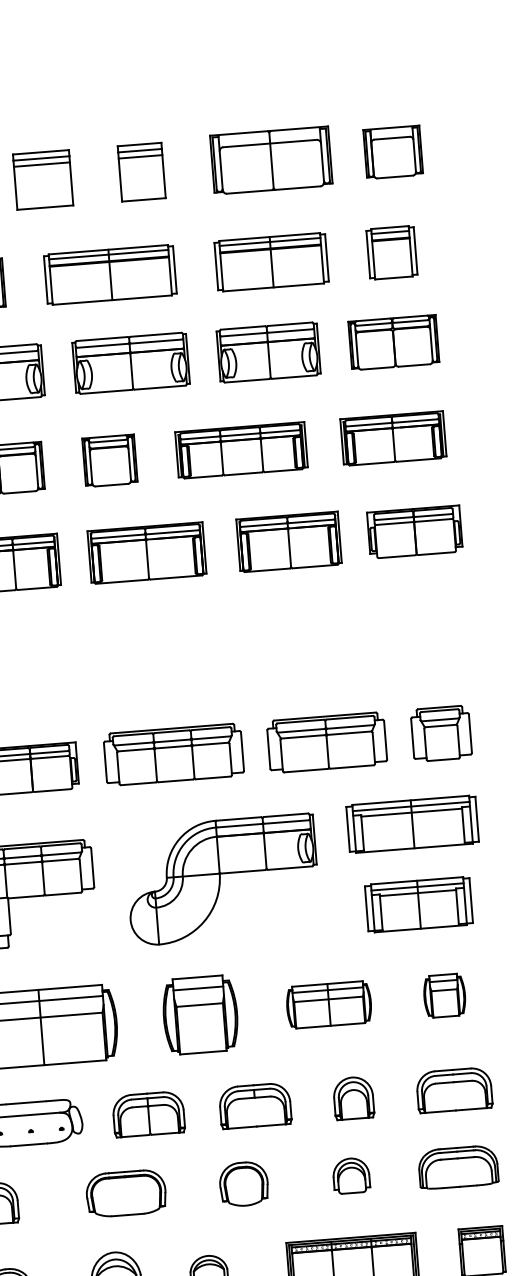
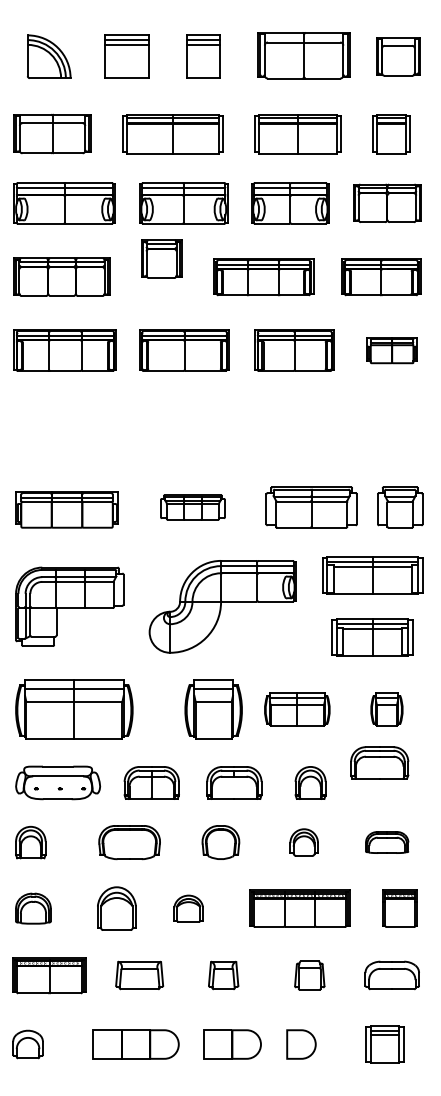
part: (109, 459) -> (161, 258), moved
part: (414, 532) -> (391, 350), size x0.7
part: (173, 754) -> (192, 507), size x0.6
part: (200, 1014) -> (213, 709), moved
part: (454, 1089) -> (379, 762), moved
part: (458, 1167) -> (387, 842), size x0.7

